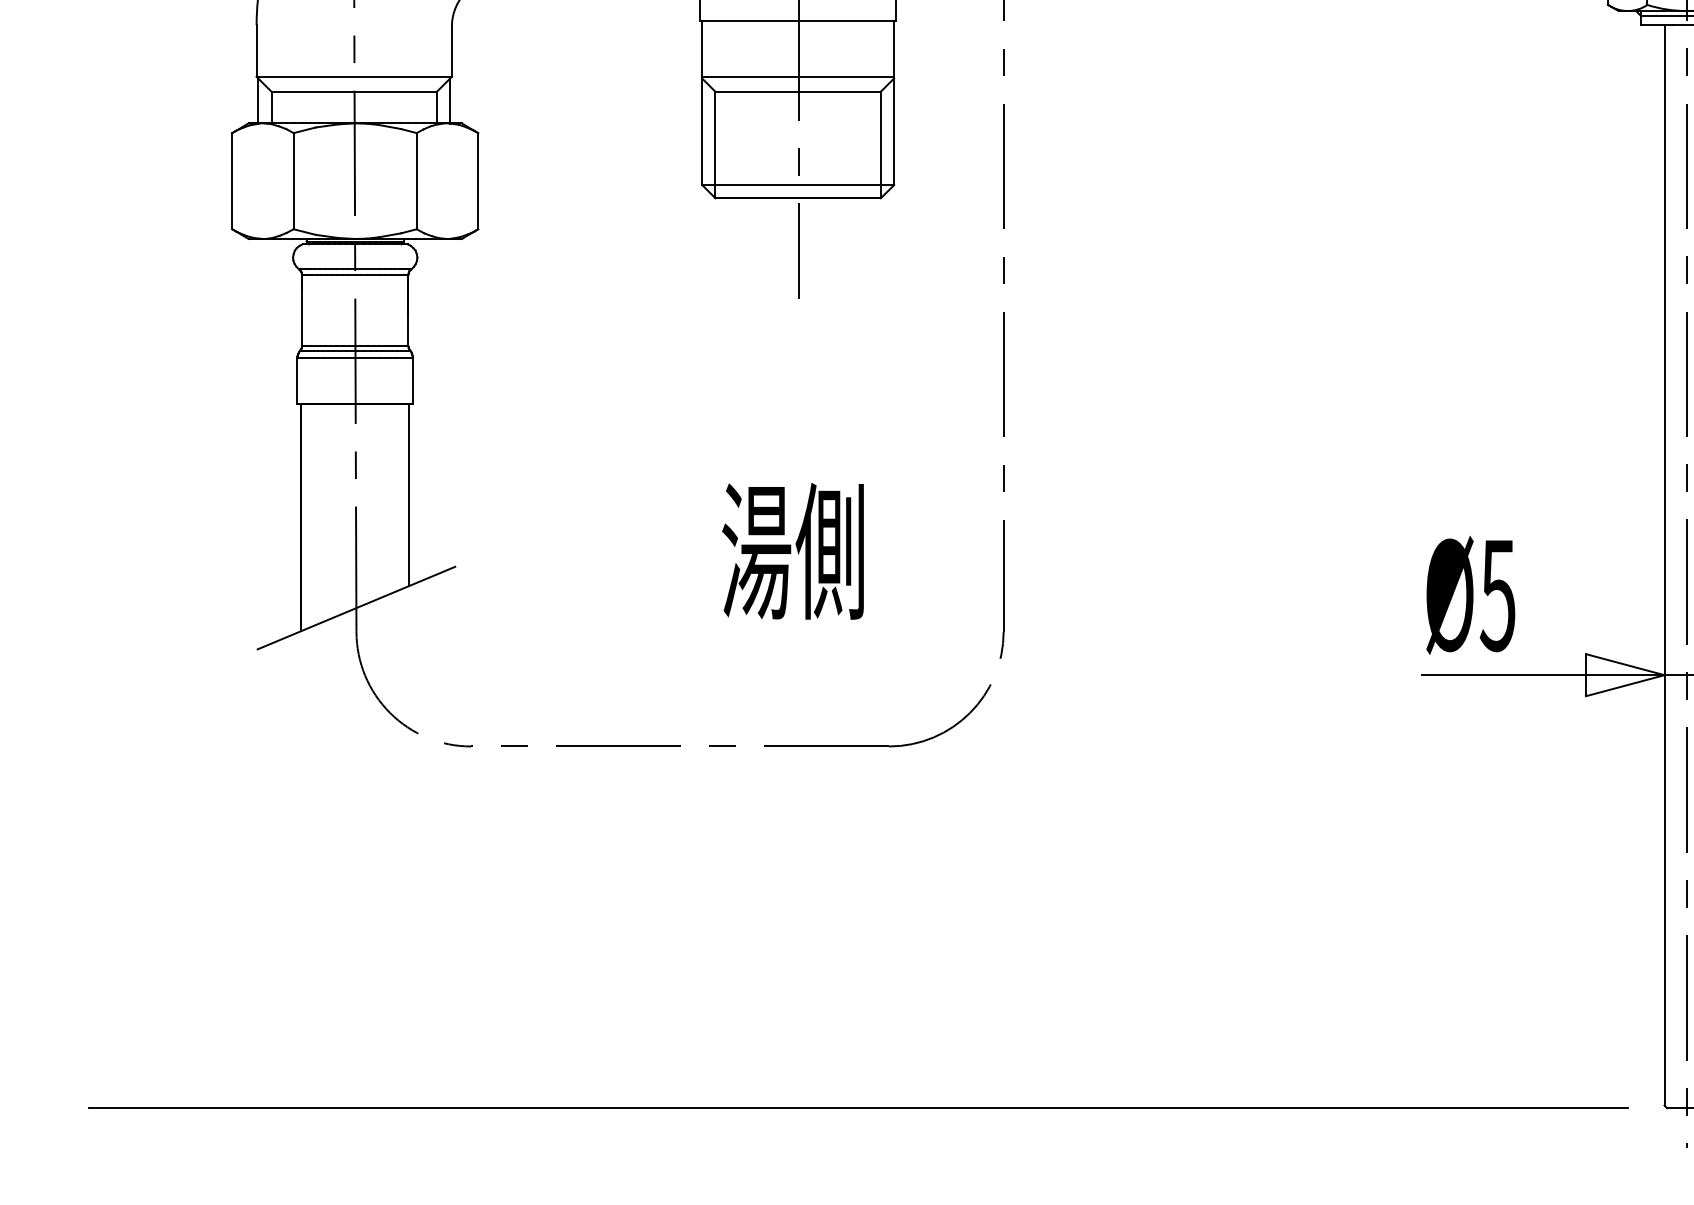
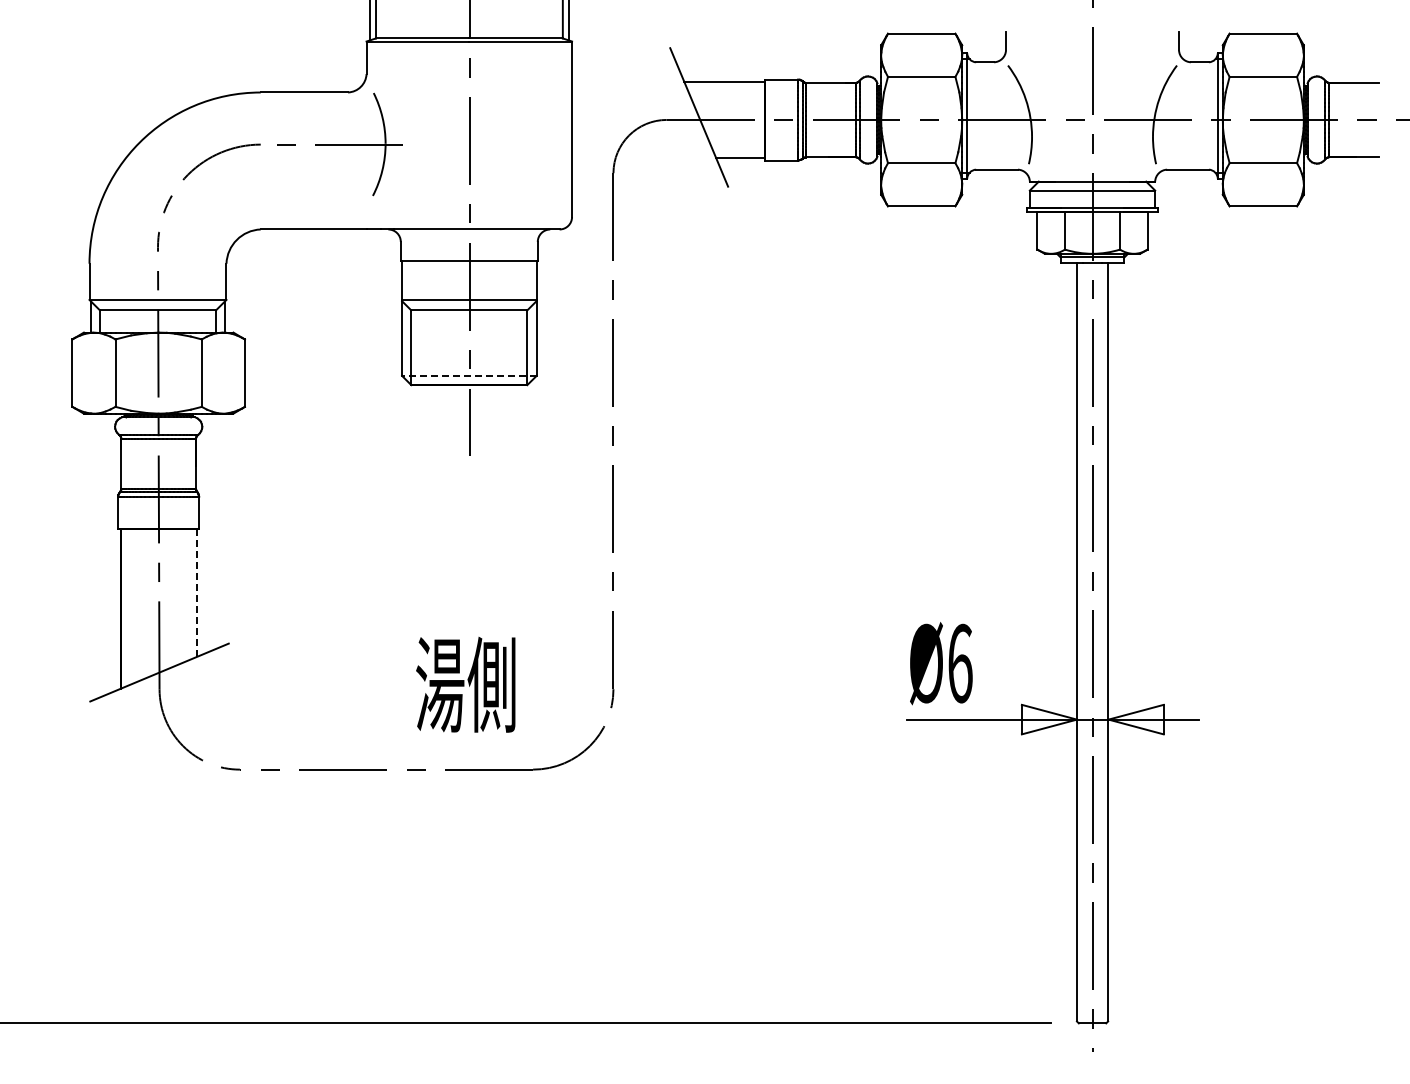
line: (796, 184) -> (468, 375), solid -> dashed
line: (409, 495) -> (196, 593), solid -> dashed
text: (792, 550) -> (465, 684), moved
text: (1497, 595) -> (959, 663), Ø5 -> Ø6

